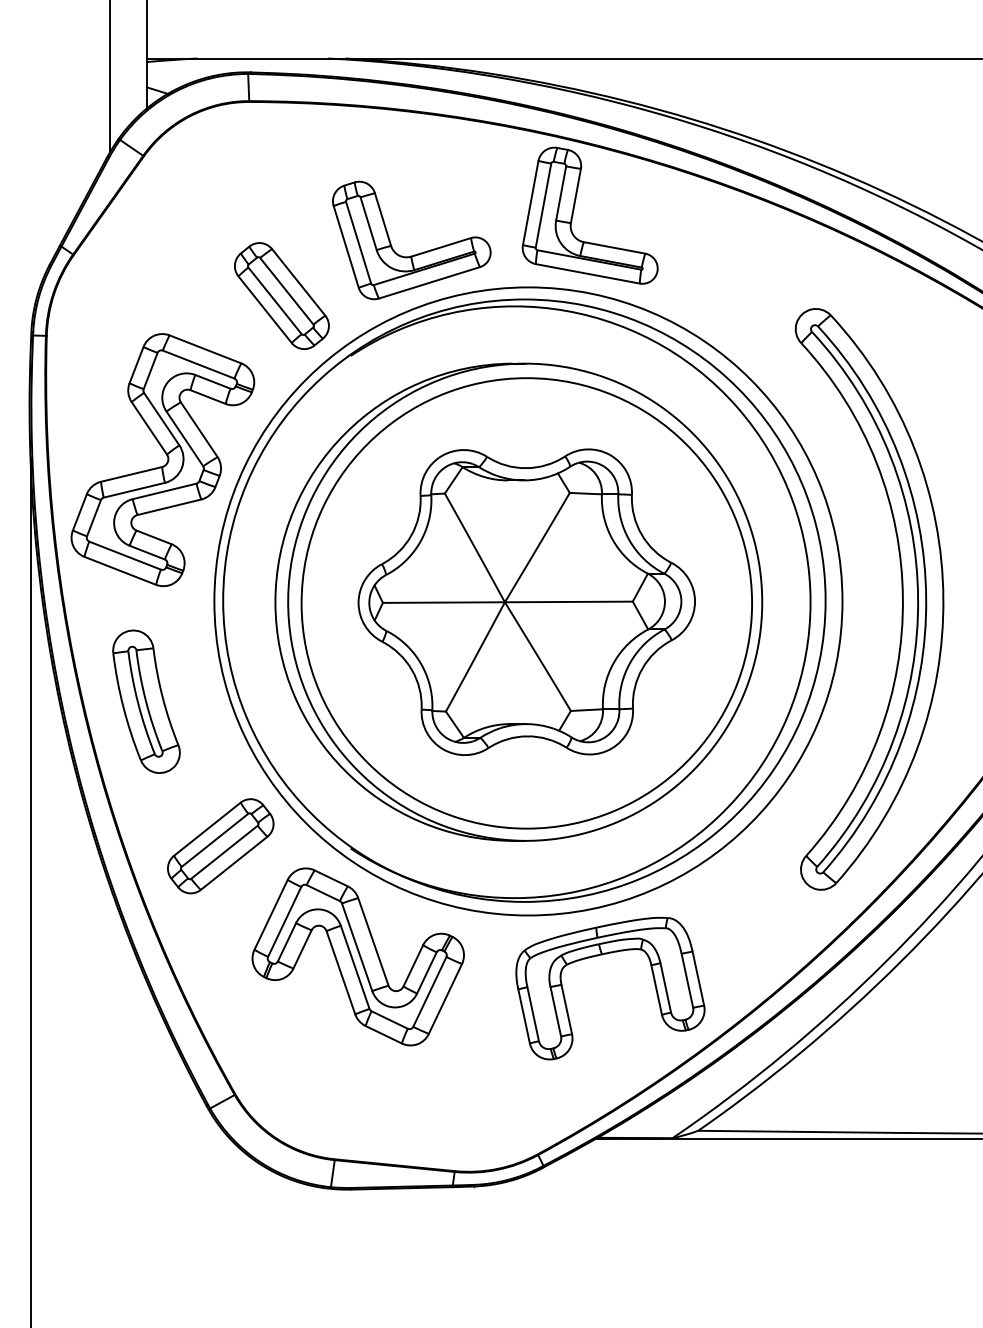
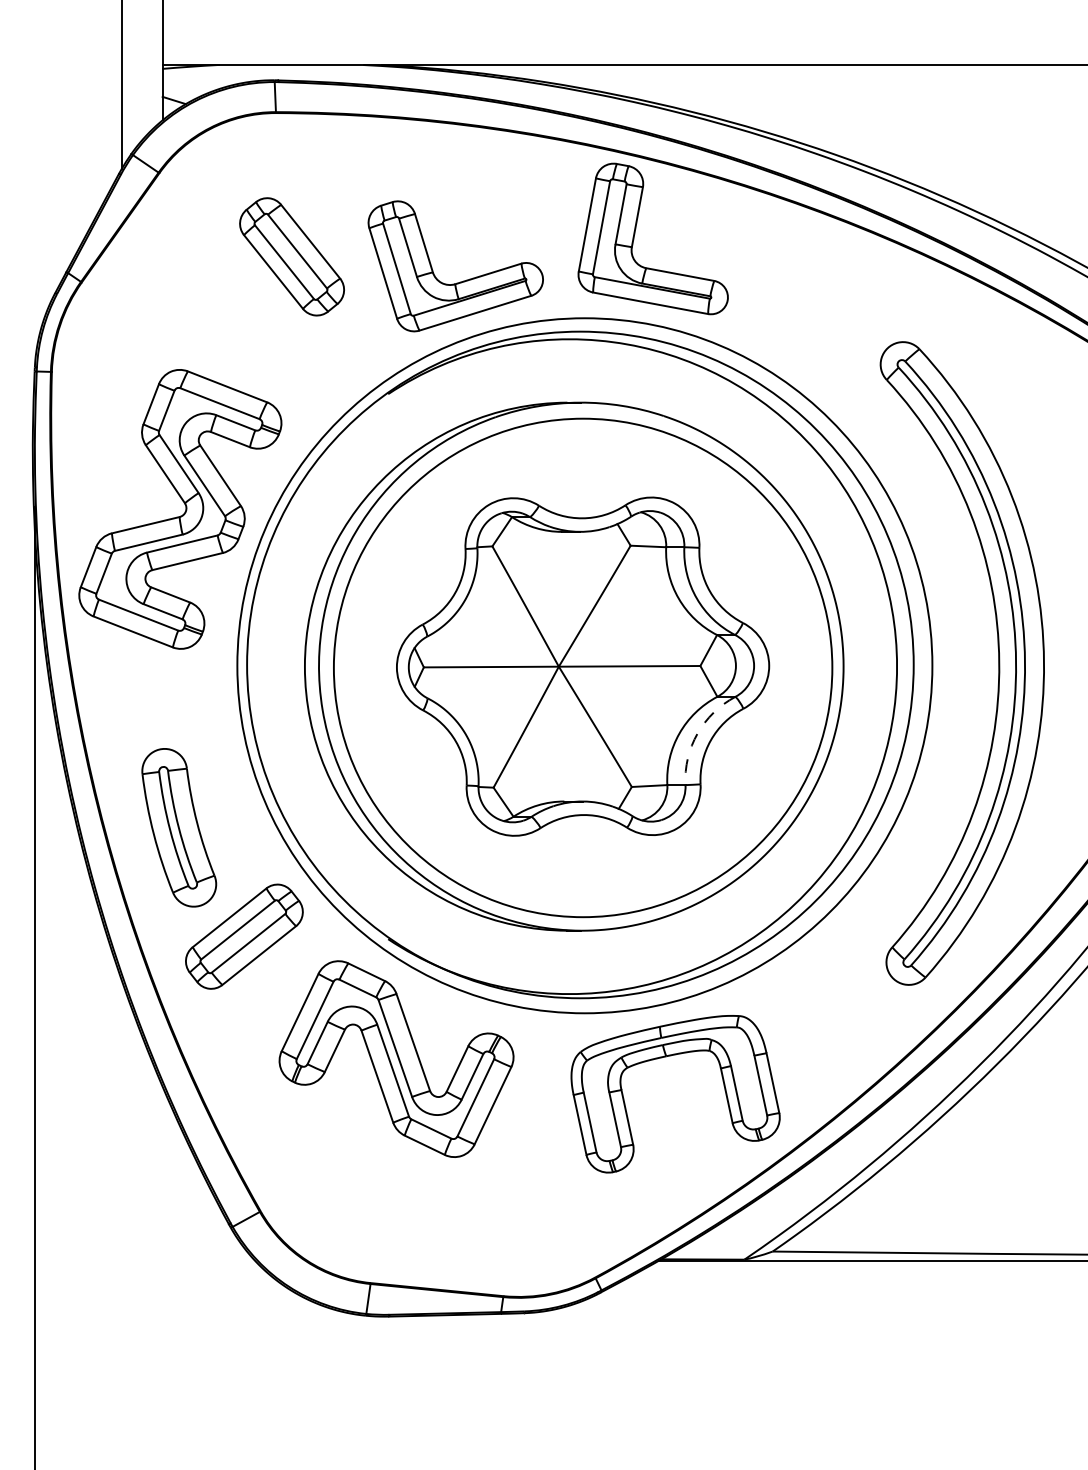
part: (281, 295) -> (291, 256), moved
arc: (630, 662) -> (697, 733), solid -> dashed
part: (146, 701) -> (179, 827), moved

